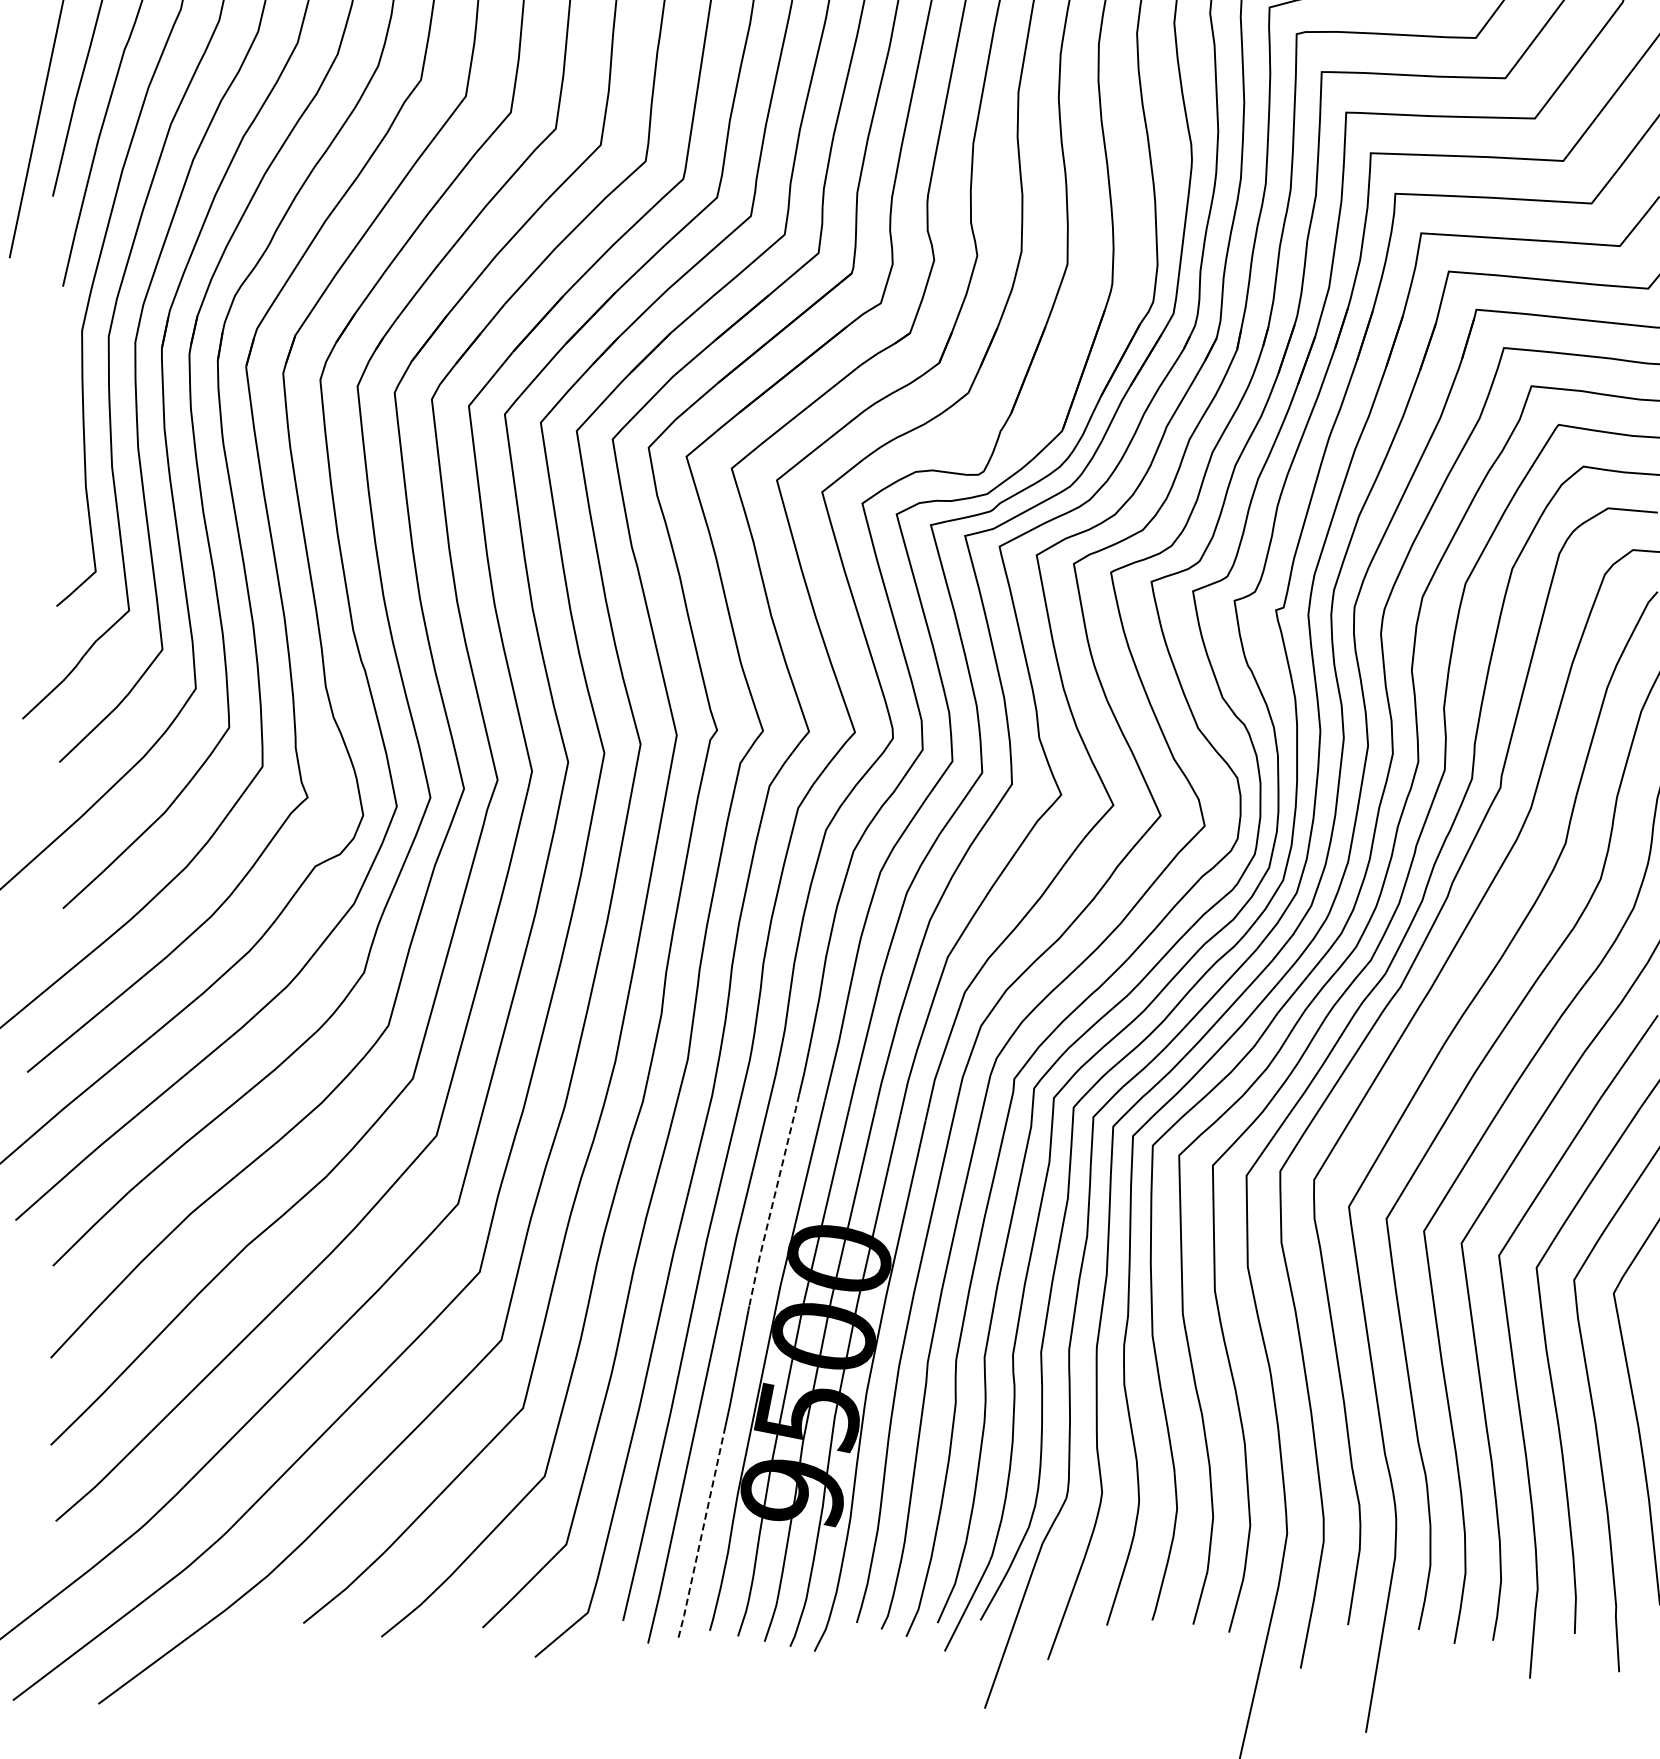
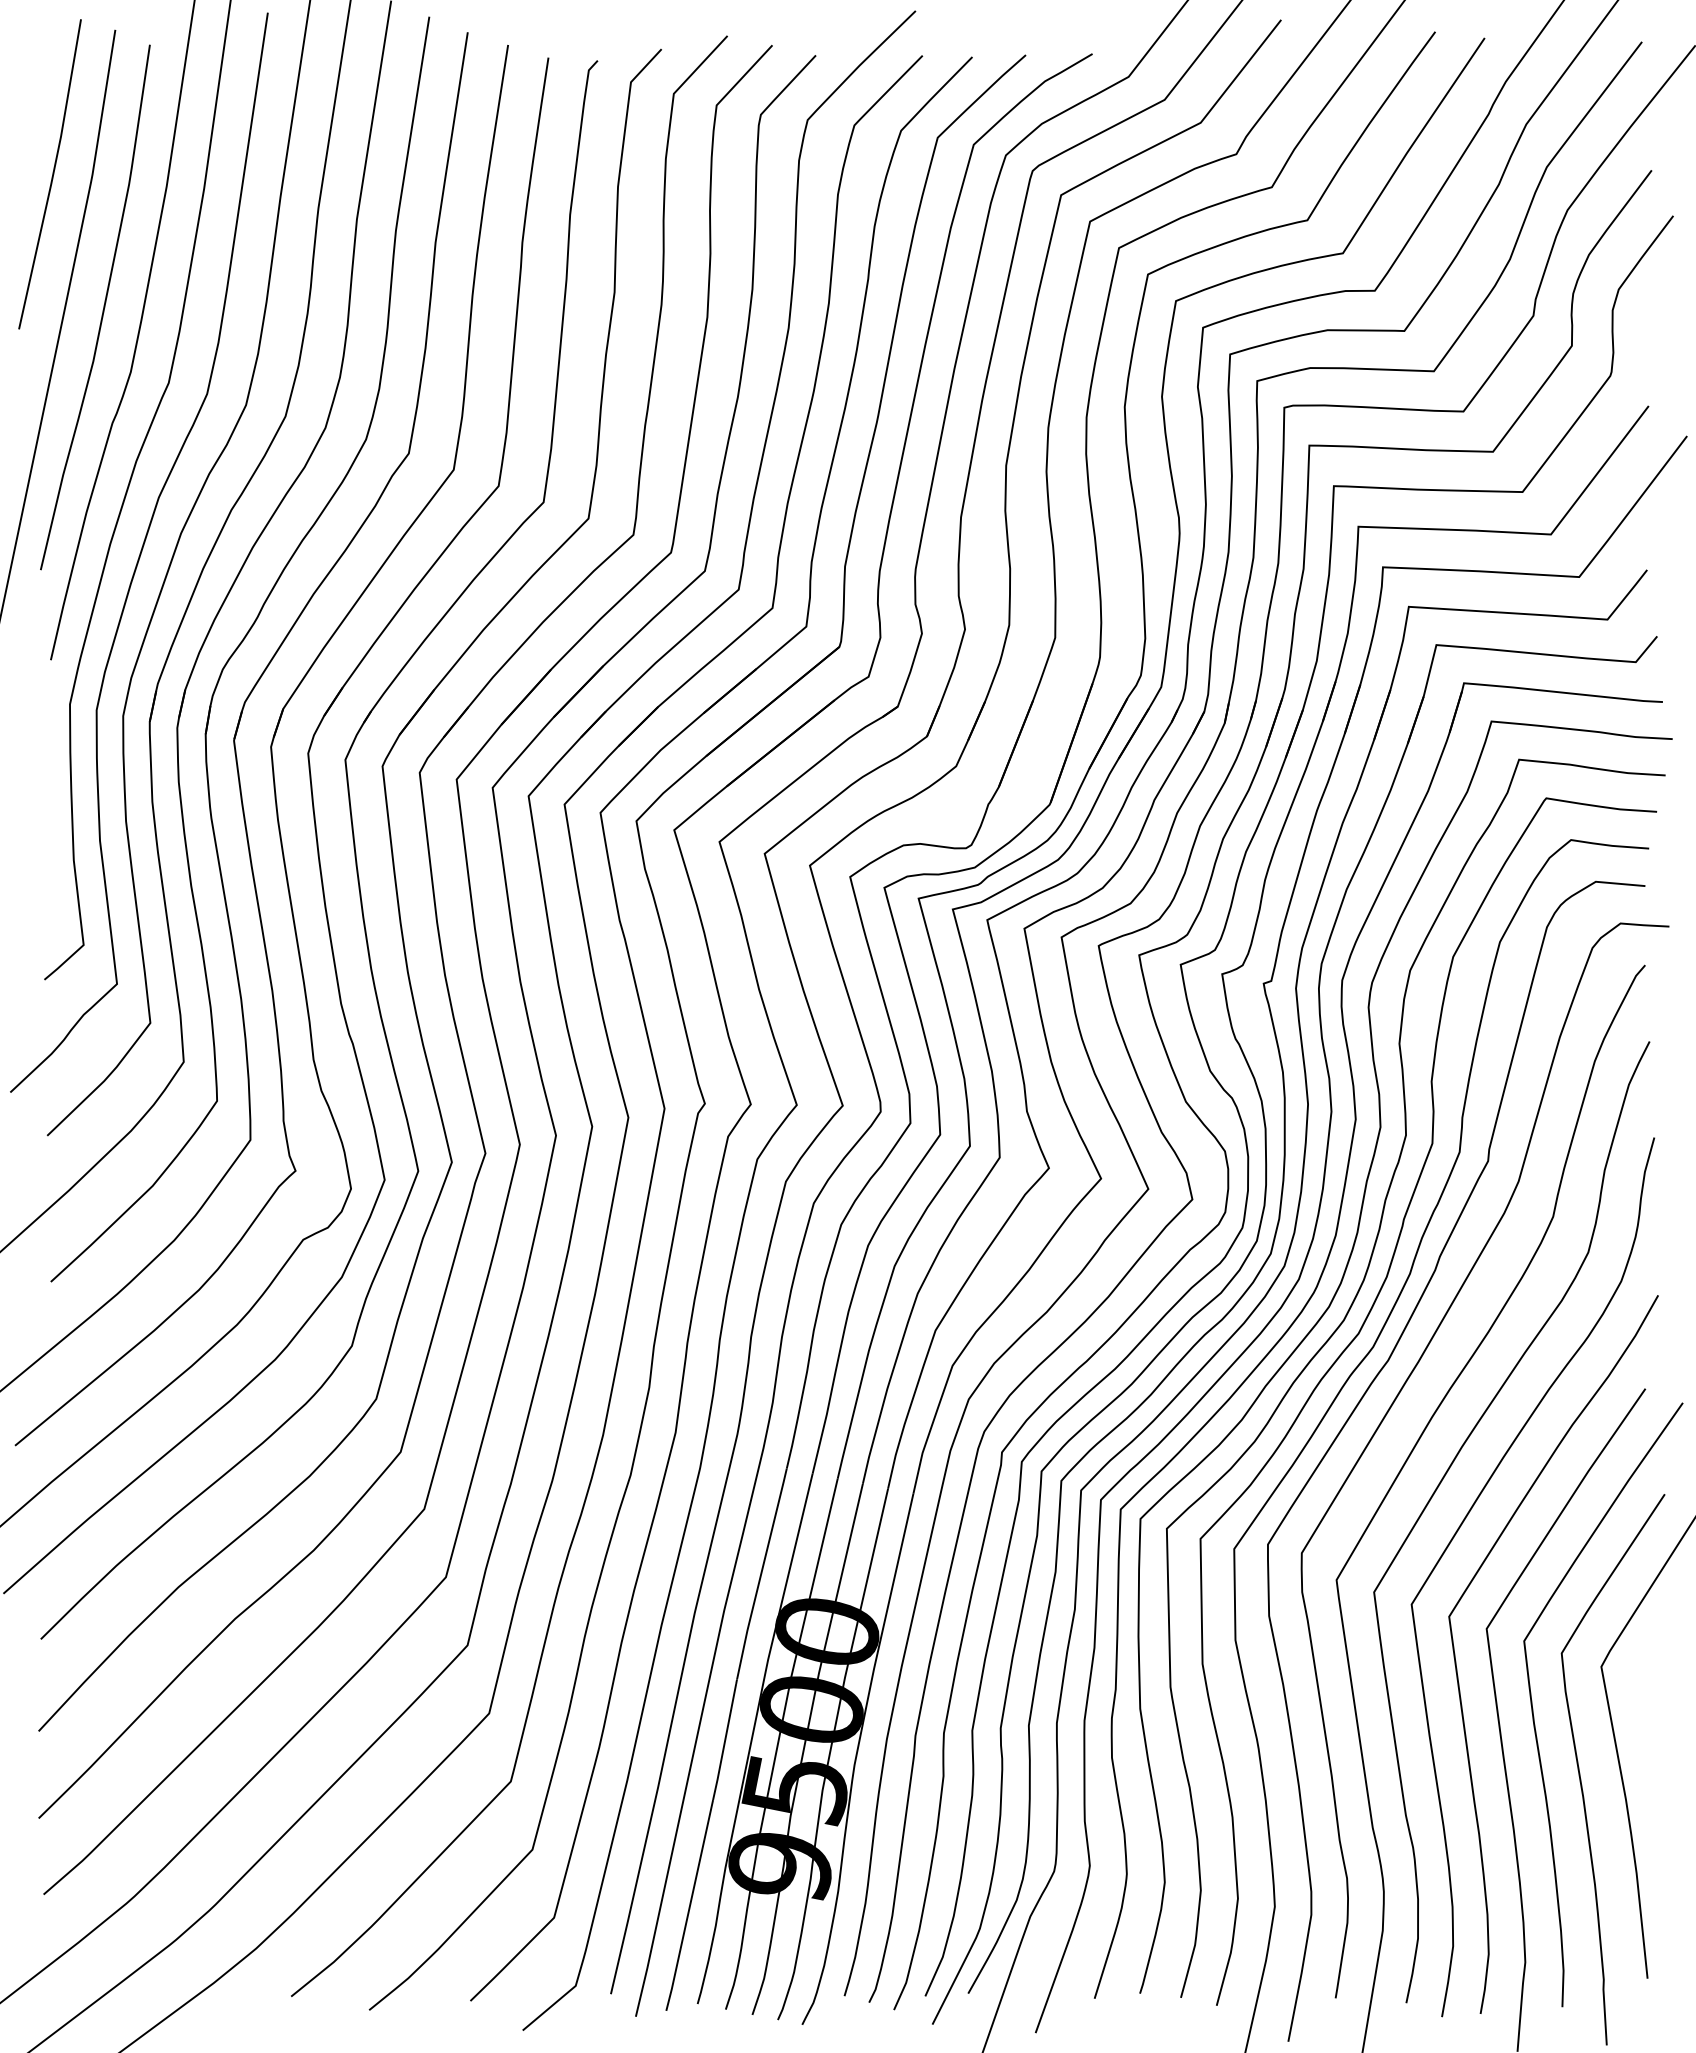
line: (773, 1201) -> (761, 1574), dashed -> solid
line: (701, 1533) -> (689, 1906), dashed -> solid

